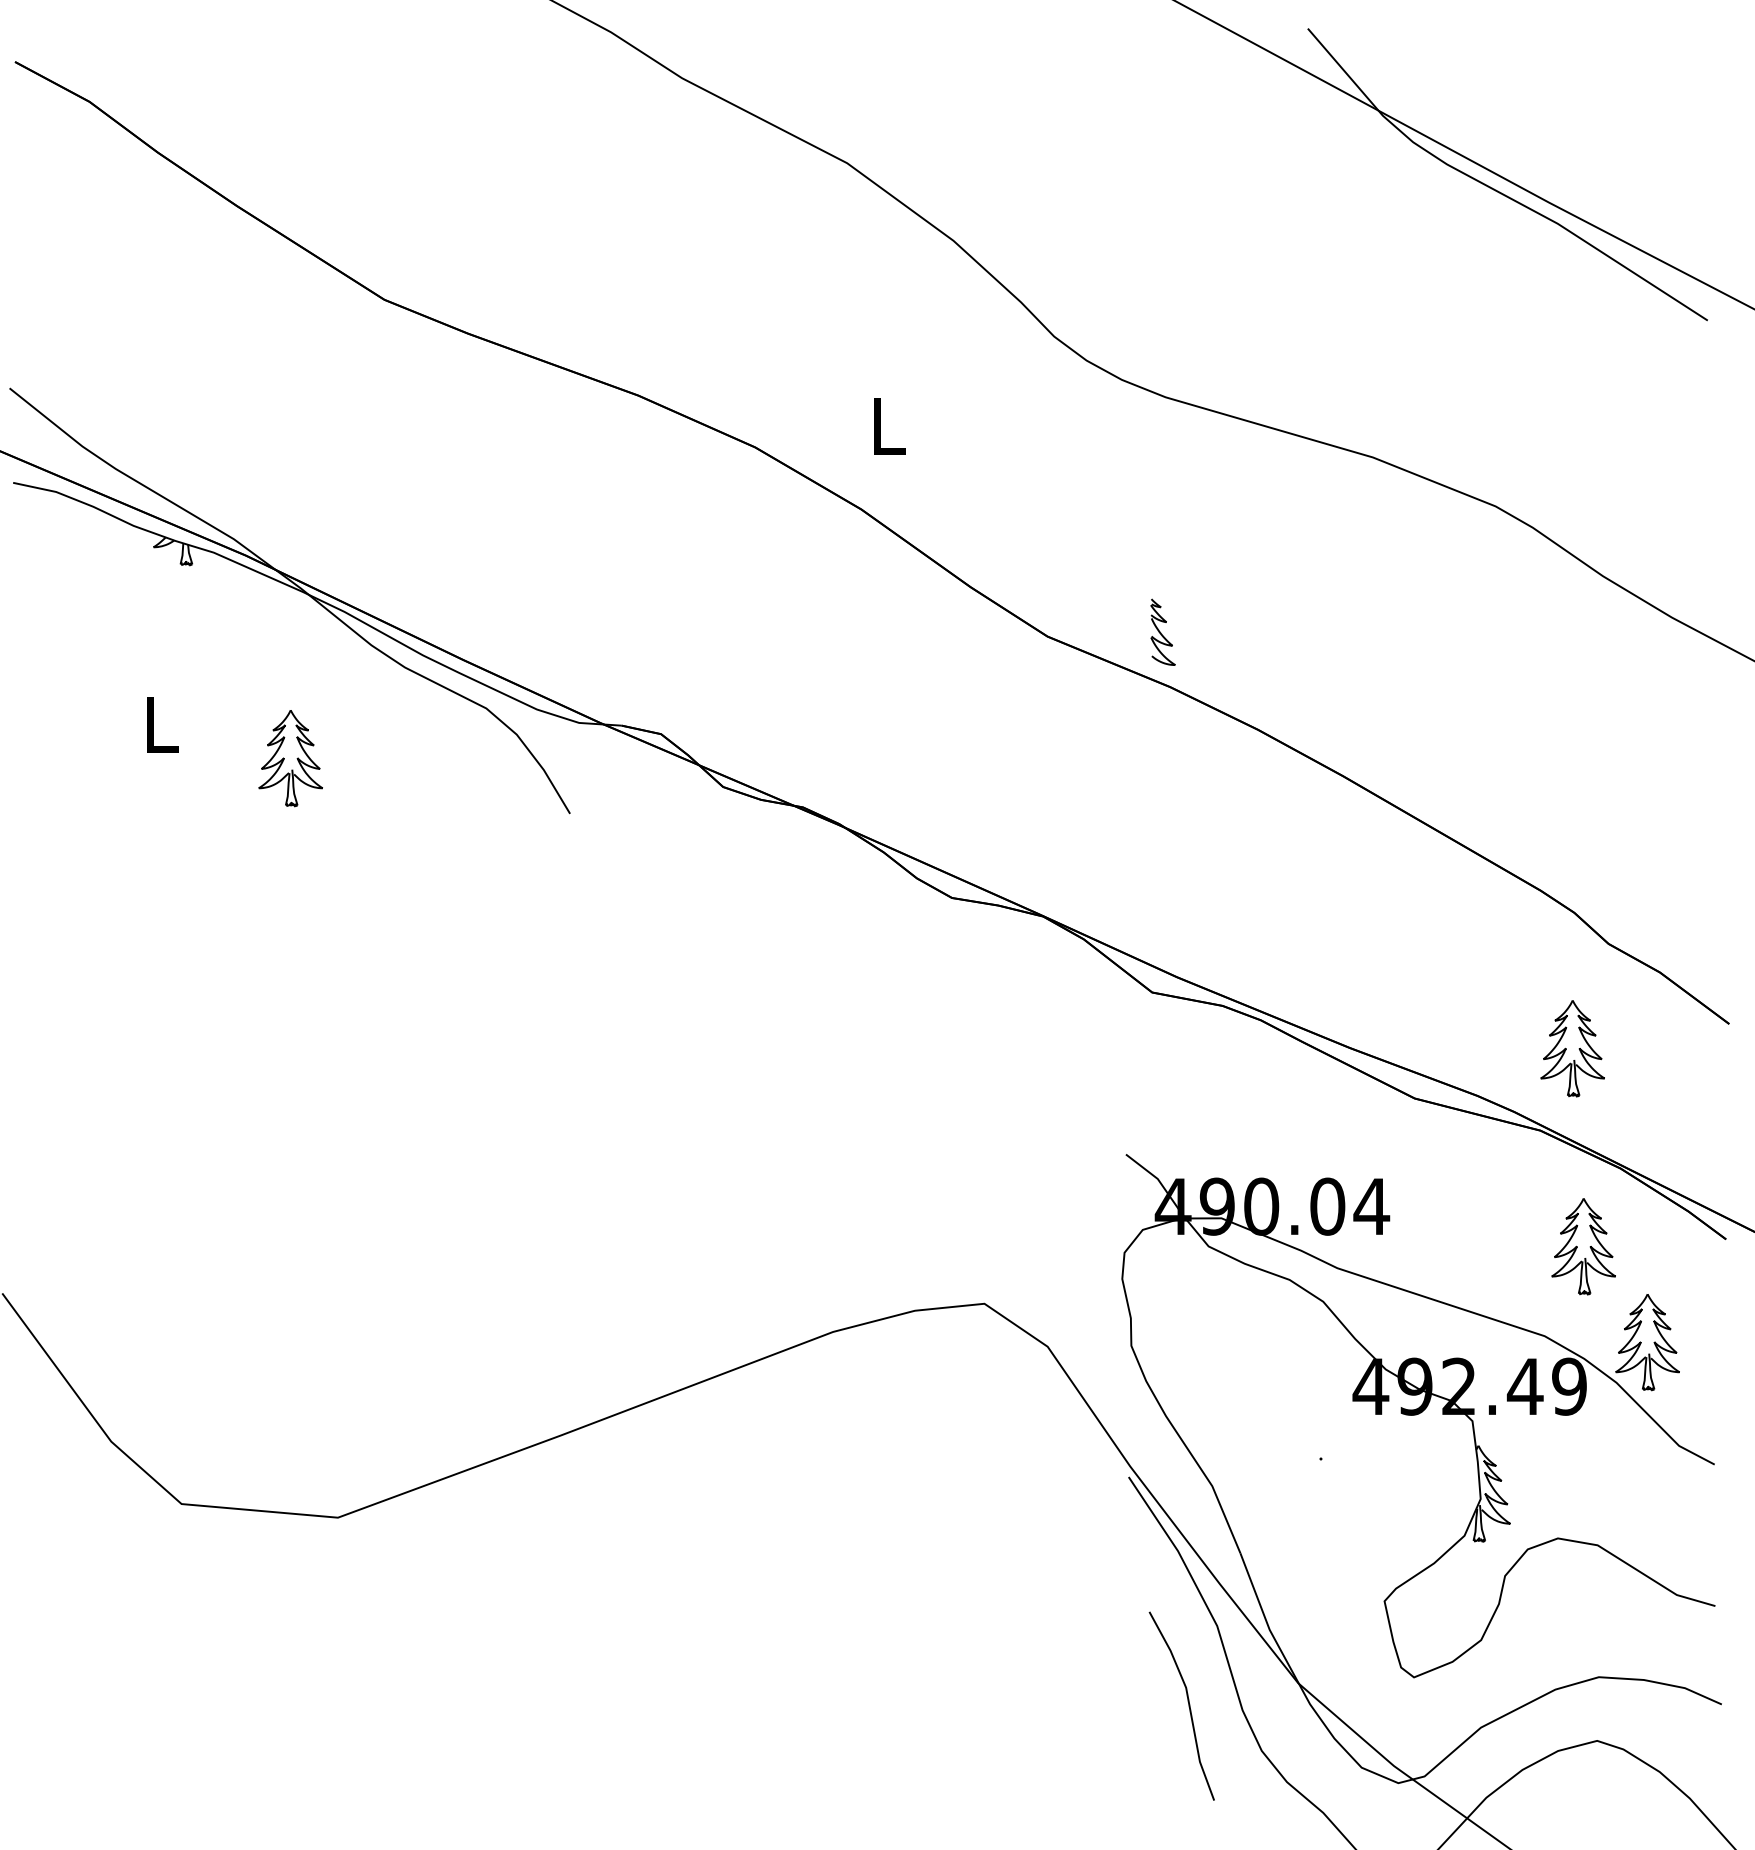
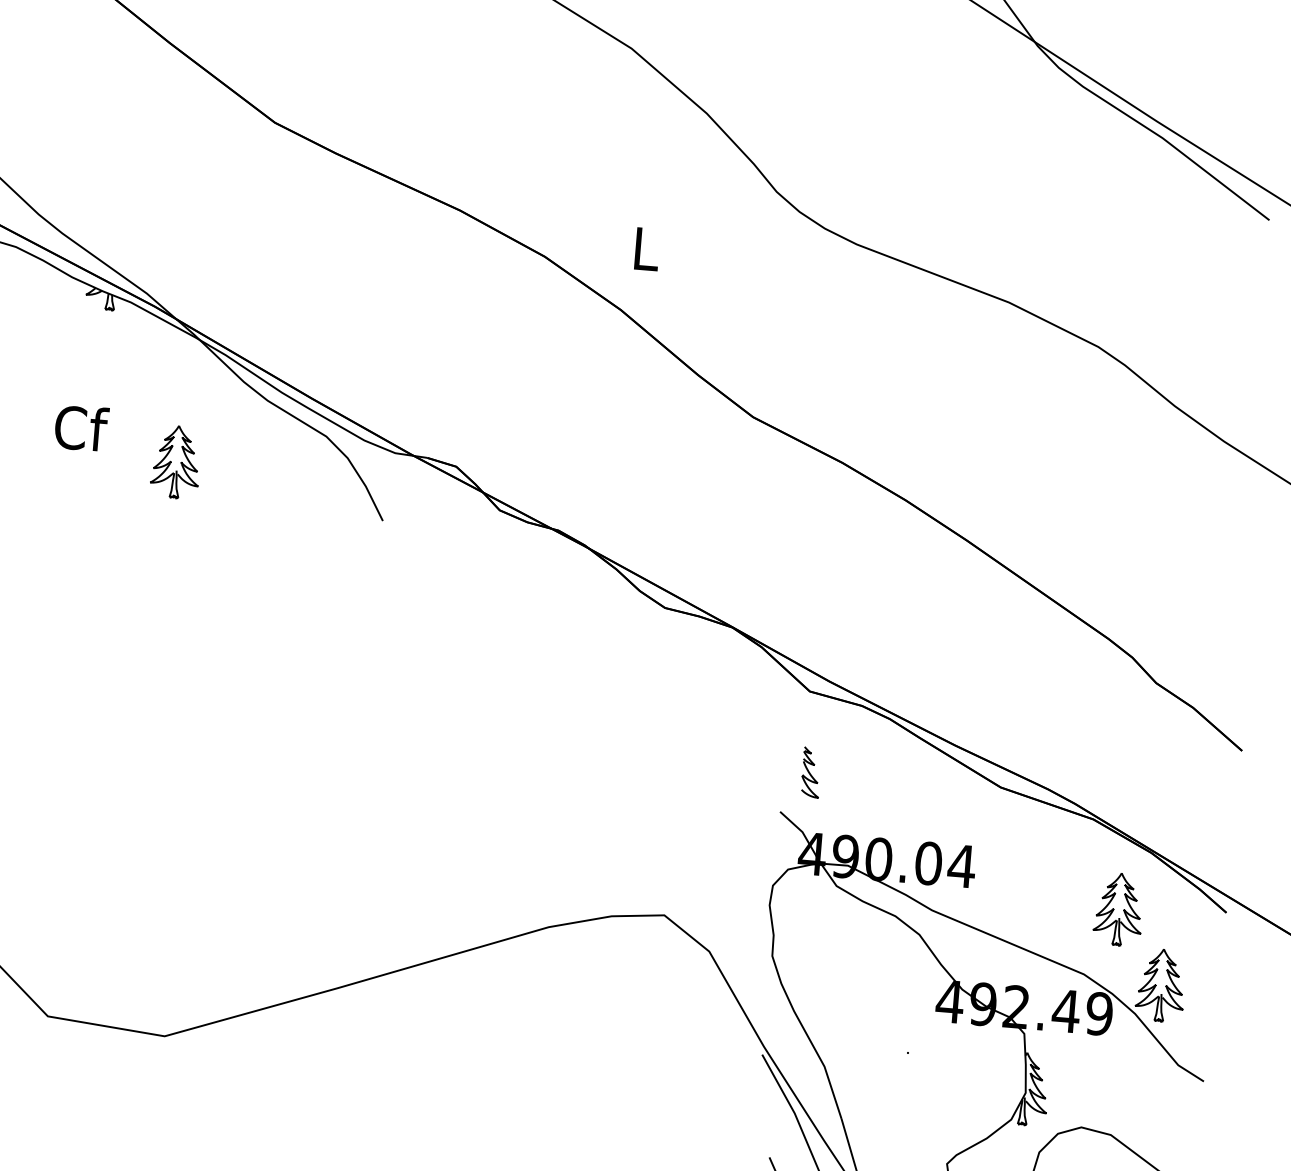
part: (1162, 631) -> (811, 771), moved
text: (162, 723) -> (81, 427), L -> Cf
part: (1572, 1048) -> (1122, 759), removed

